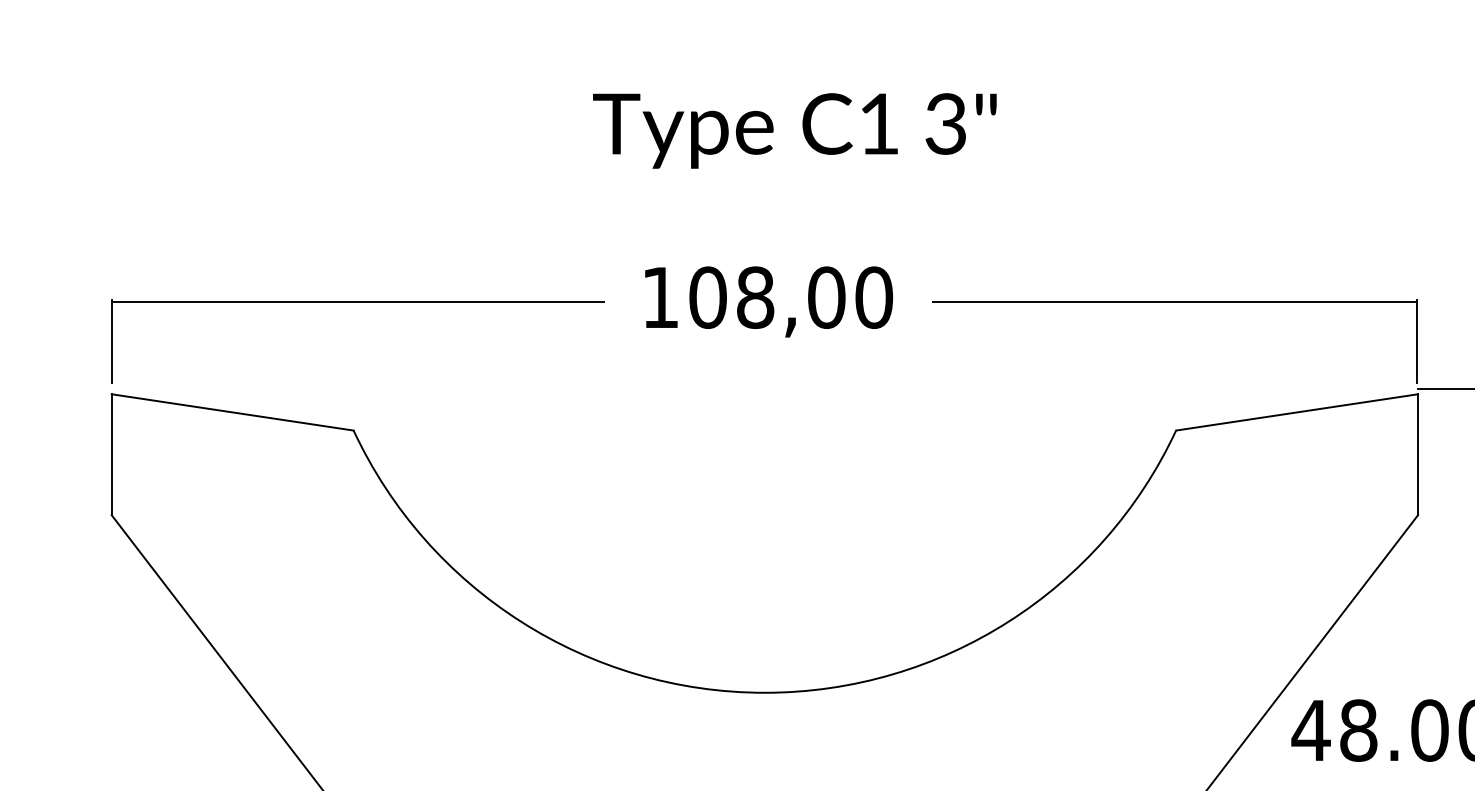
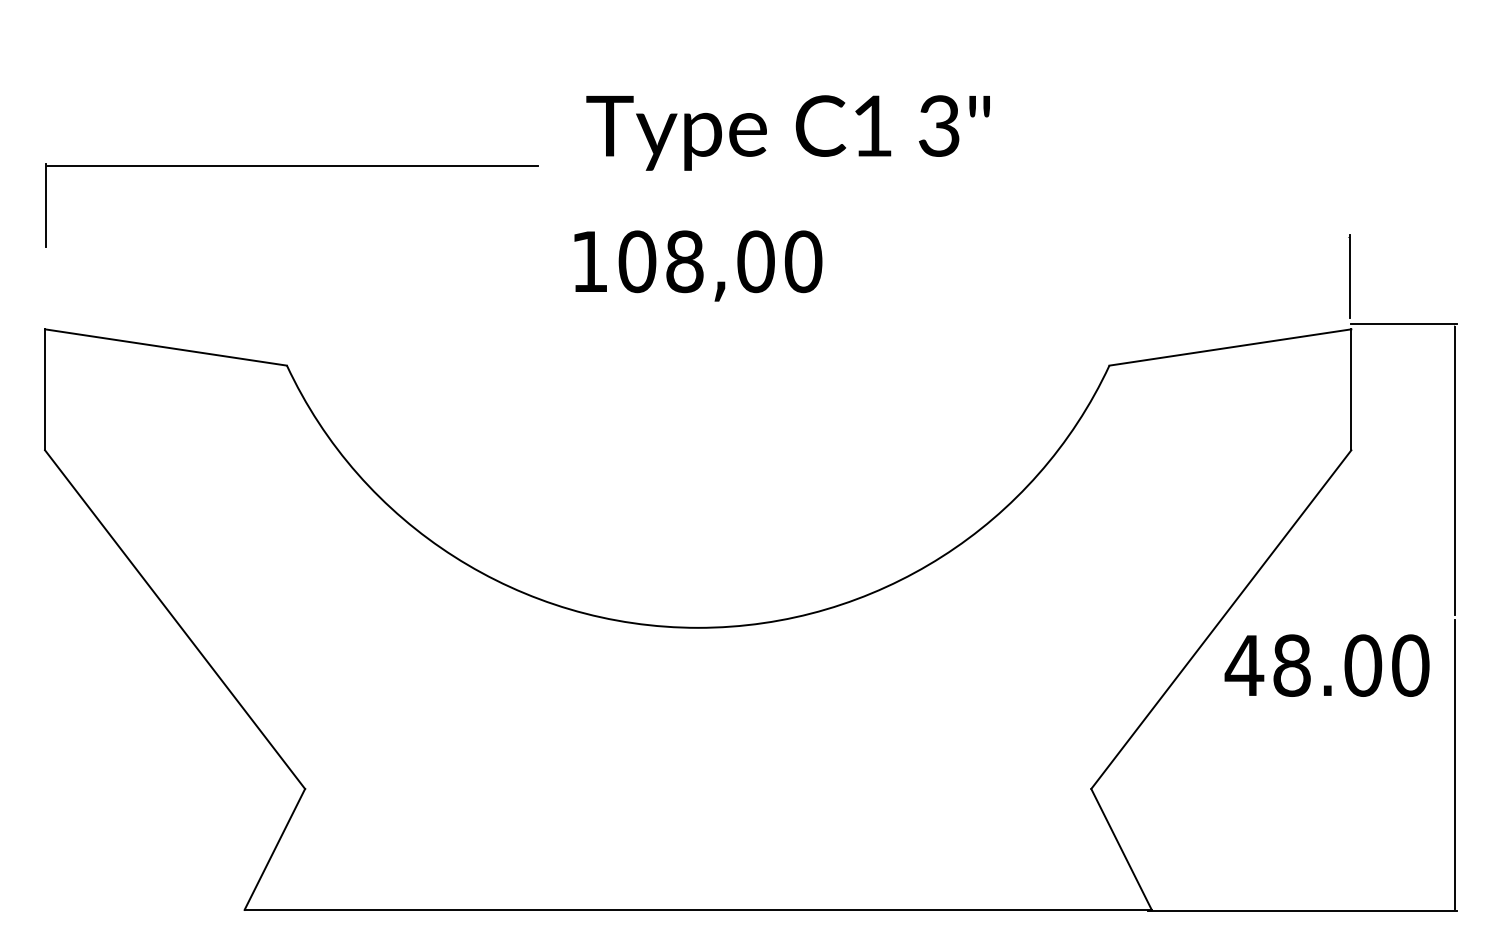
text: (794, 130) -> (787, 132), moved
text: (769, 301) -> (698, 265), moved
part: (358, 302) -> (291, 166), moved
line: (1173, 302) -> (1106, 237), removed

